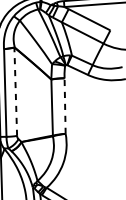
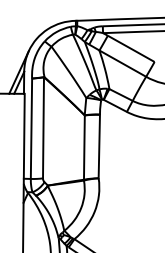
line: (15, 91) -> (43, 127), dashed -> solid
line: (65, 106) -> (99, 146), dashed -> solid

